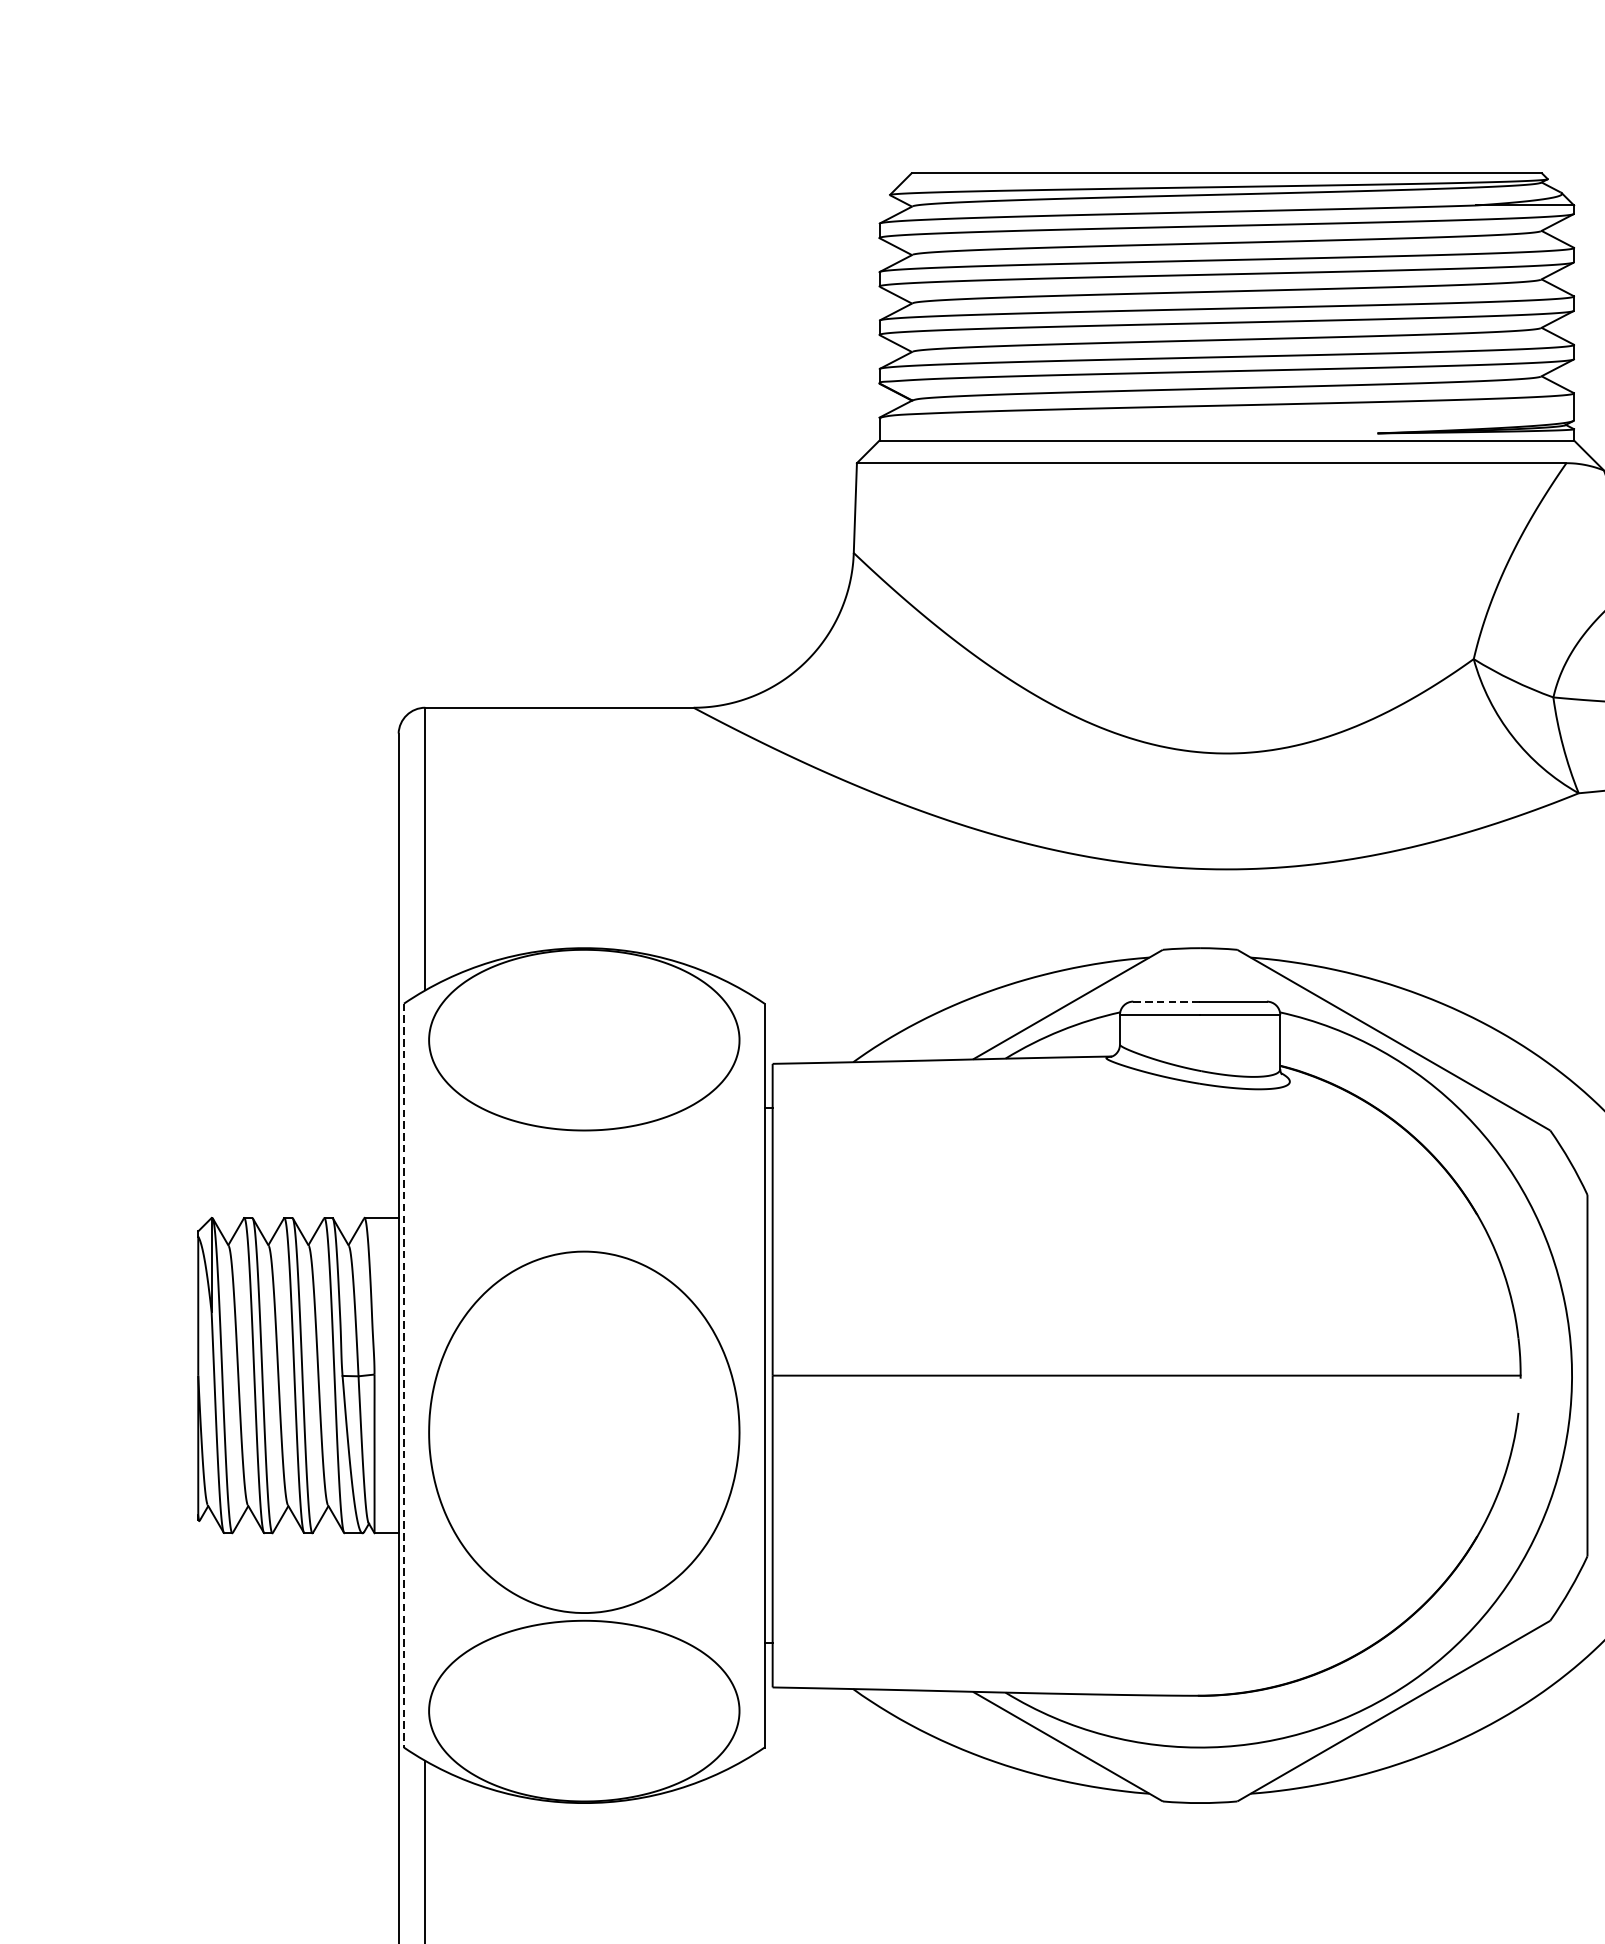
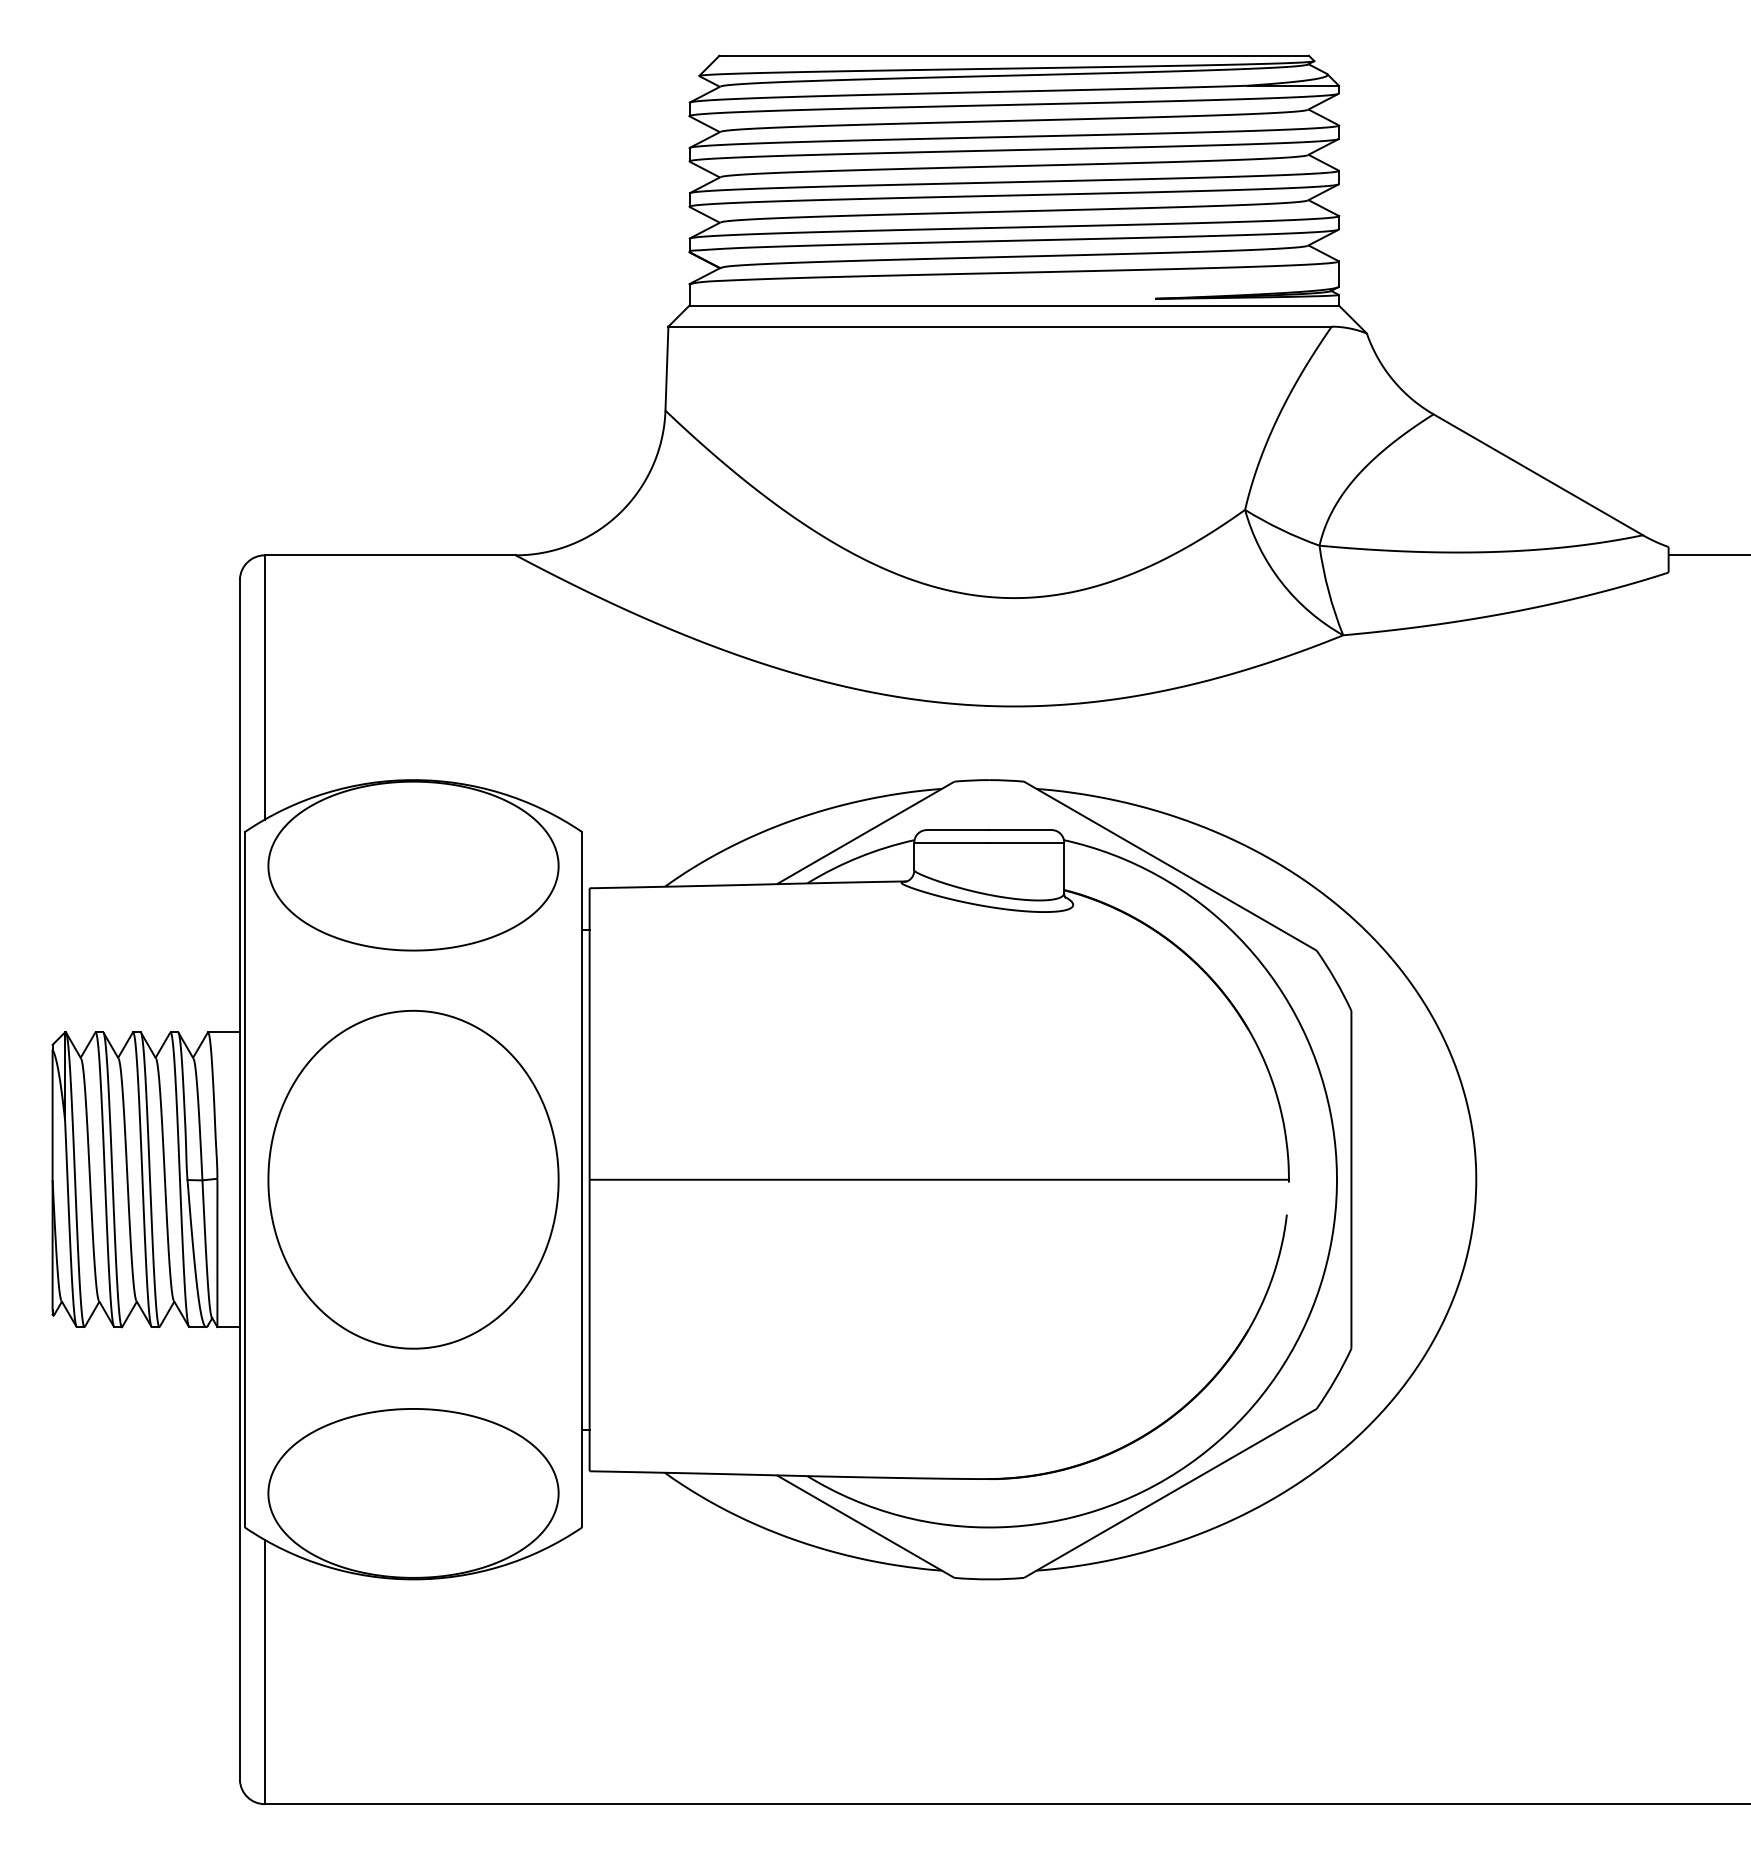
line: (1167, 1002) -> (958, 830), dashed -> solid
line: (403, 1375) -> (244, 1179), dashed -> solid
part: (584, 1432) -> (413, 1179), moved

